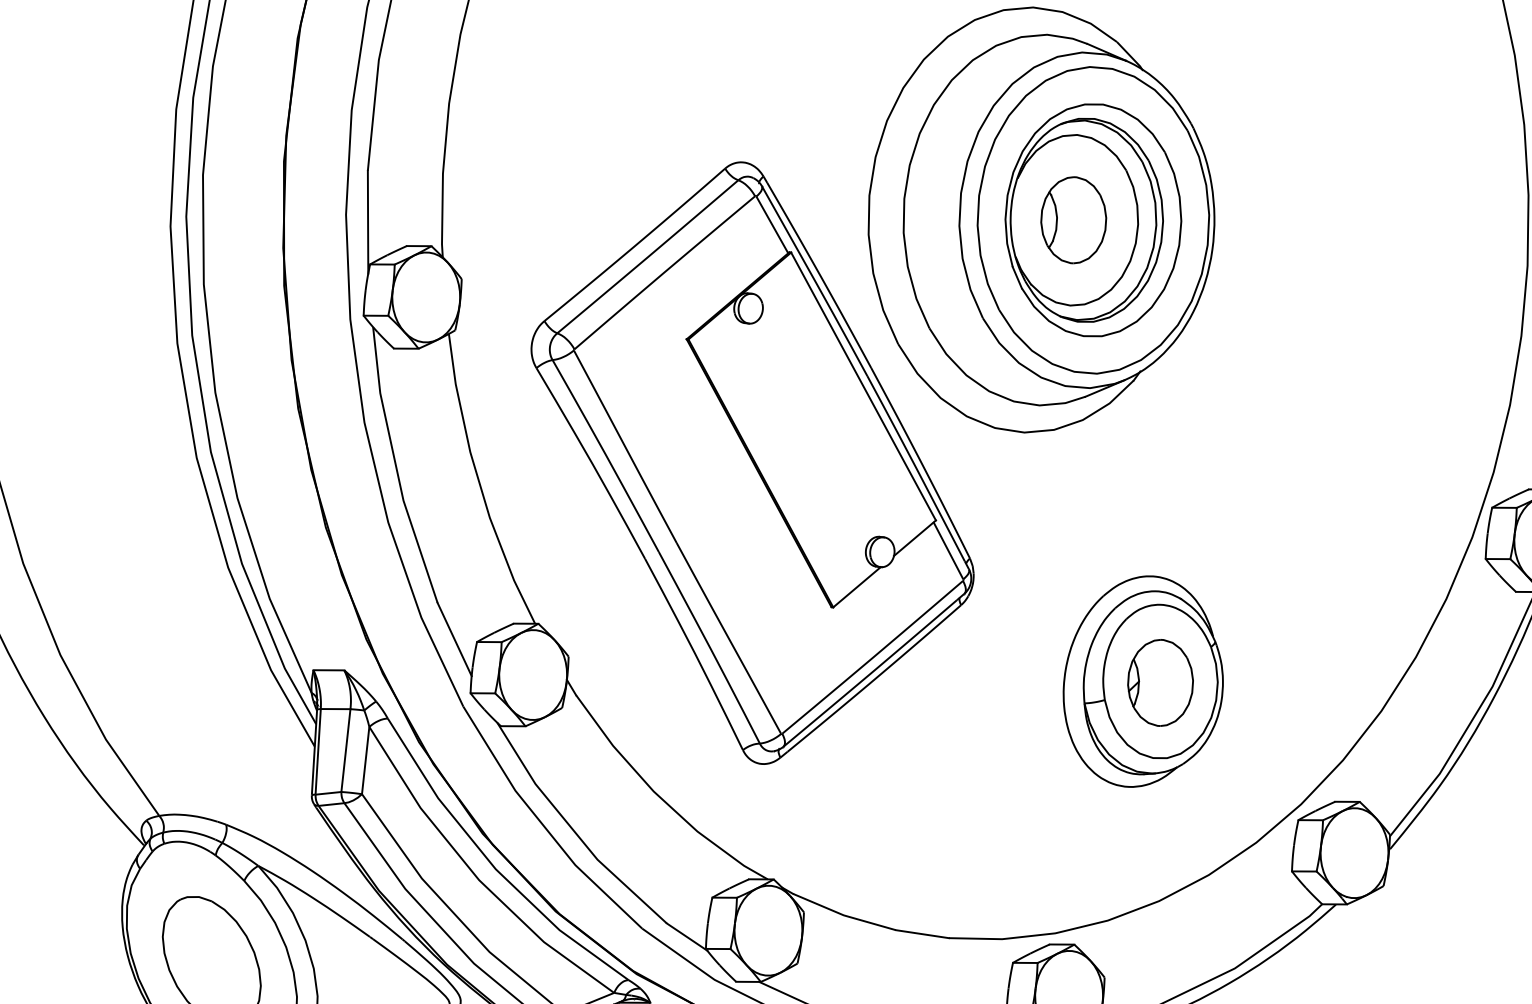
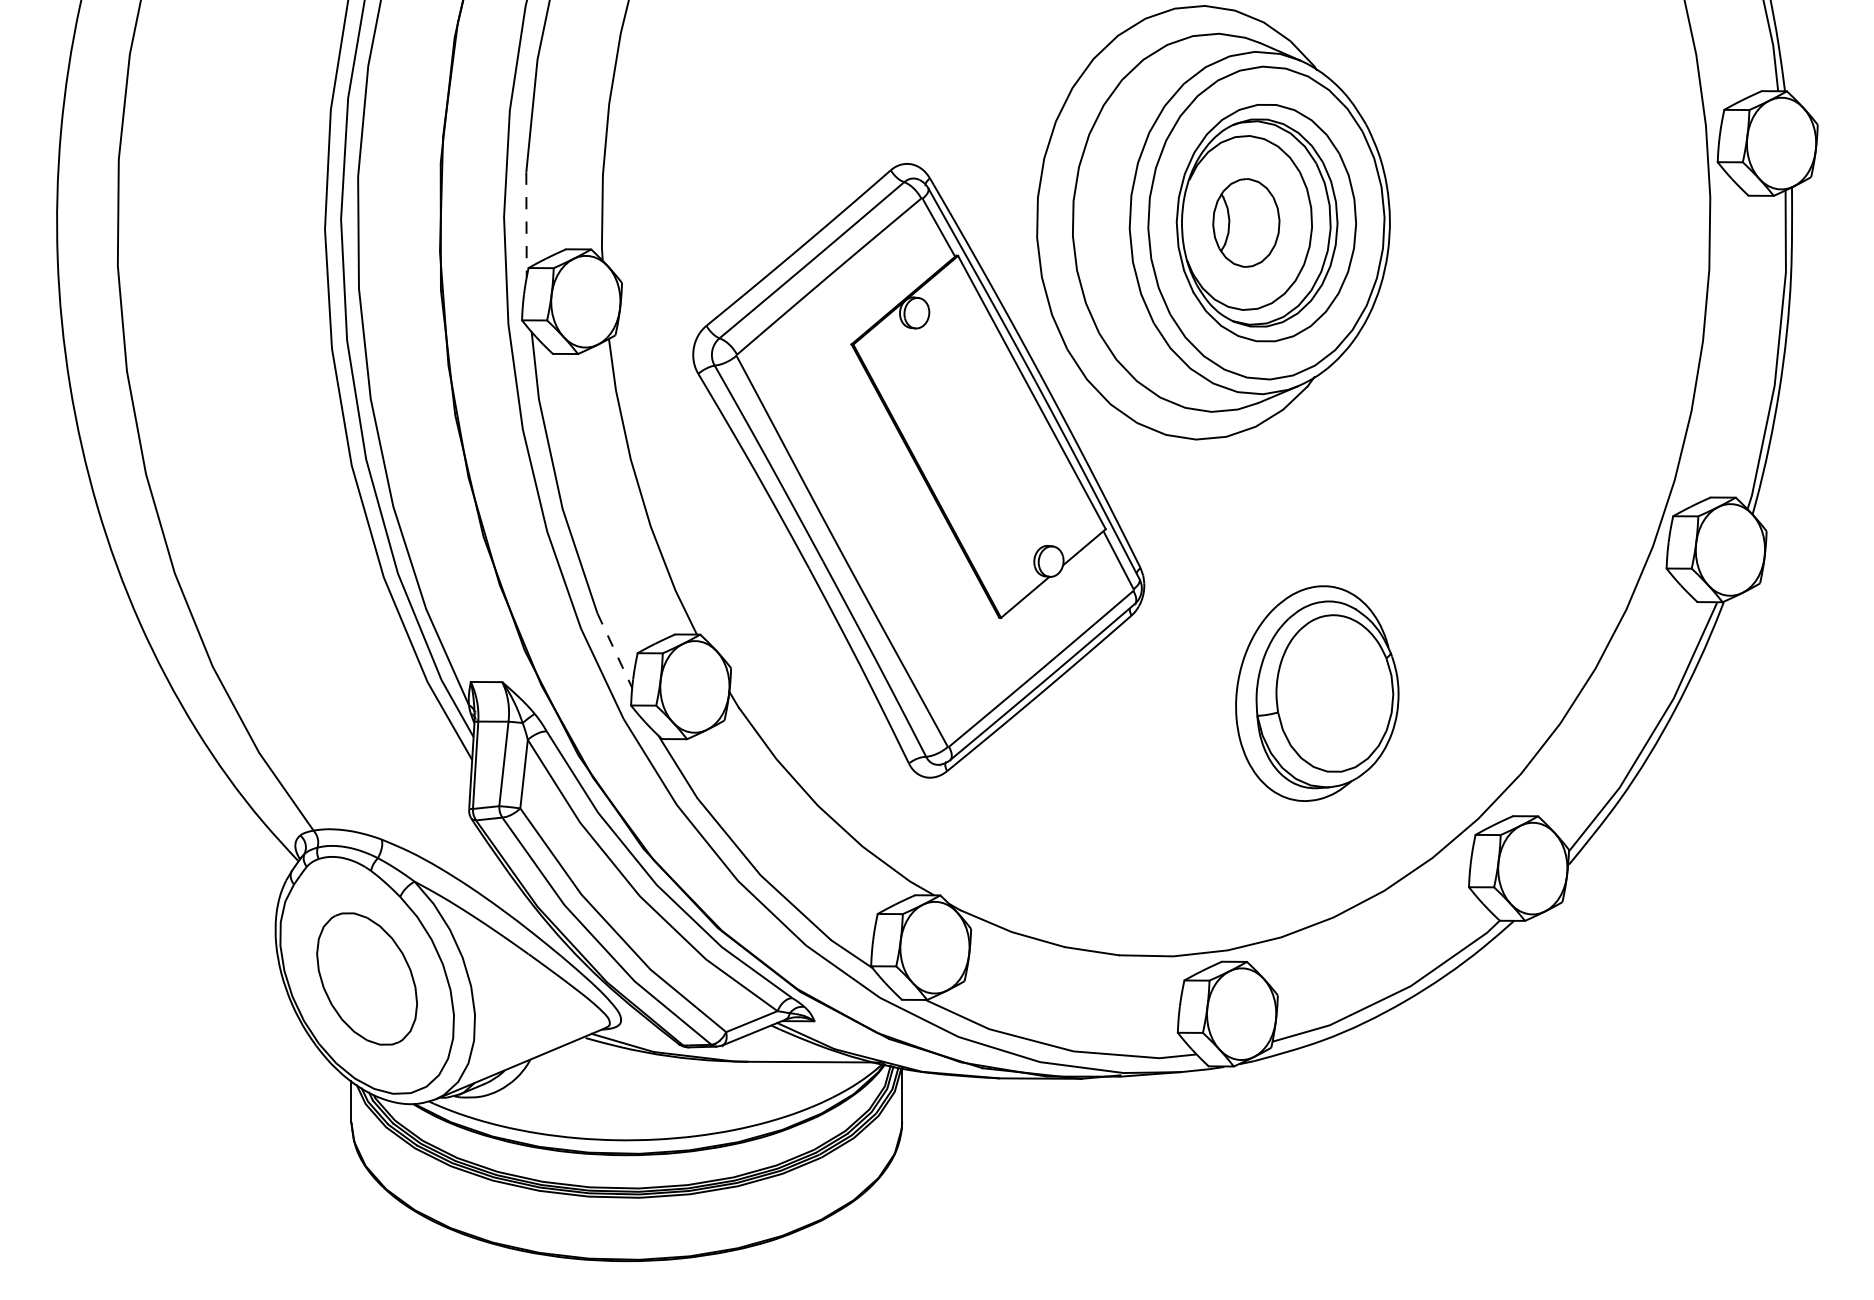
line: (368, 222) -> (526, 225), solid -> dashed
line: (455, 640) -> (615, 651), solid -> dashed
part: (1160, 682) -> (1334, 694), removed

